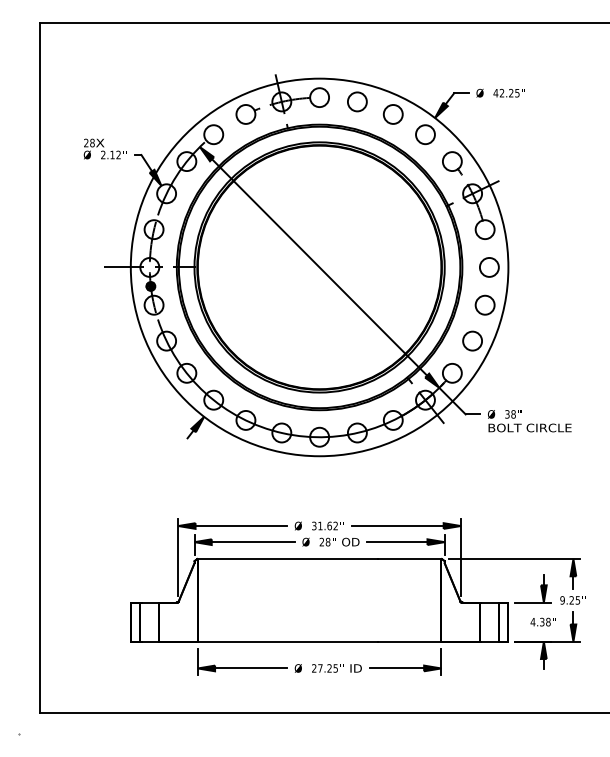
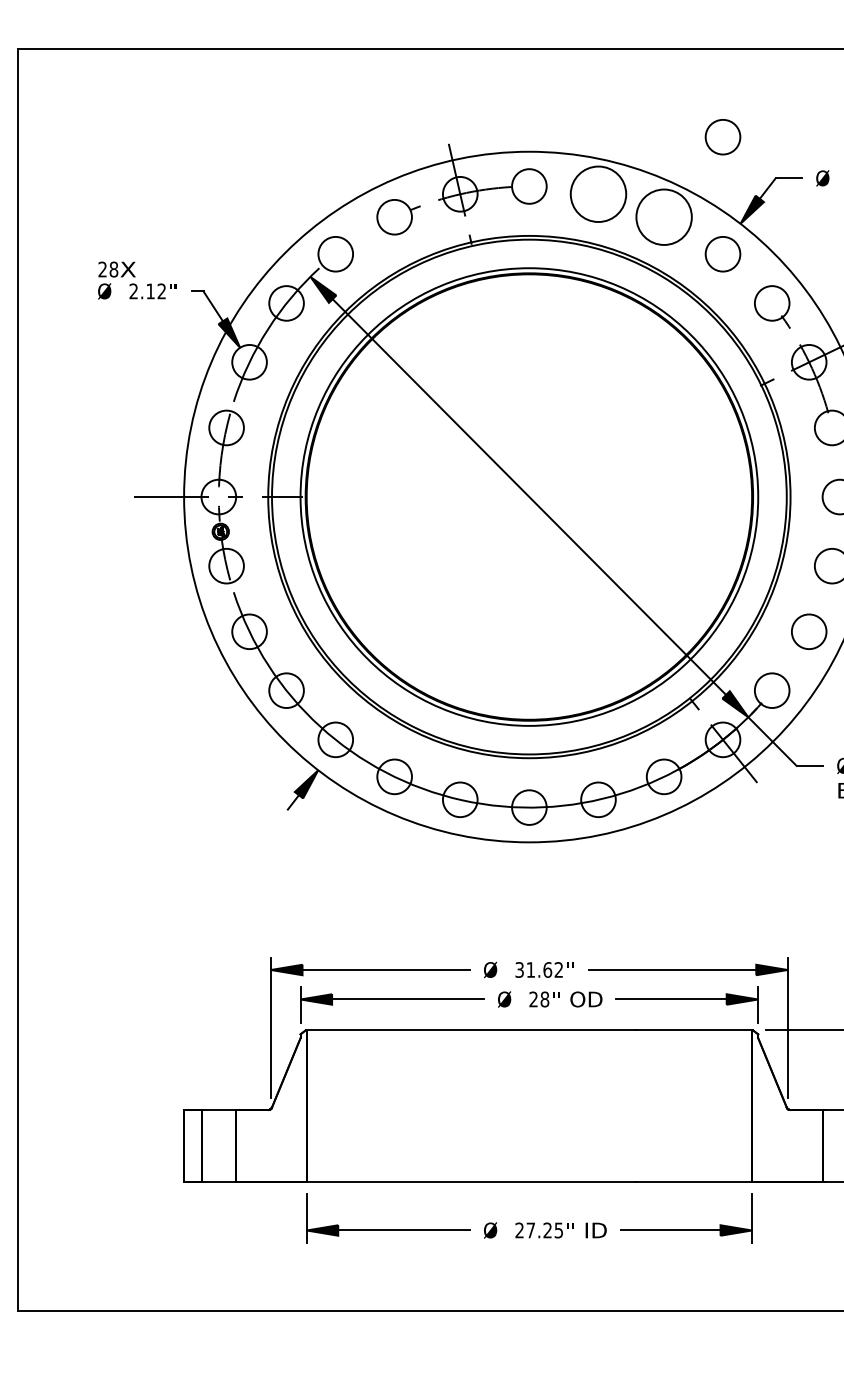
circle: (425, 70) -> (723, 136), added
circle: (356, 101) -> (596, 193), size x1.6
circle: (392, 114) -> (662, 217), size x1.6

